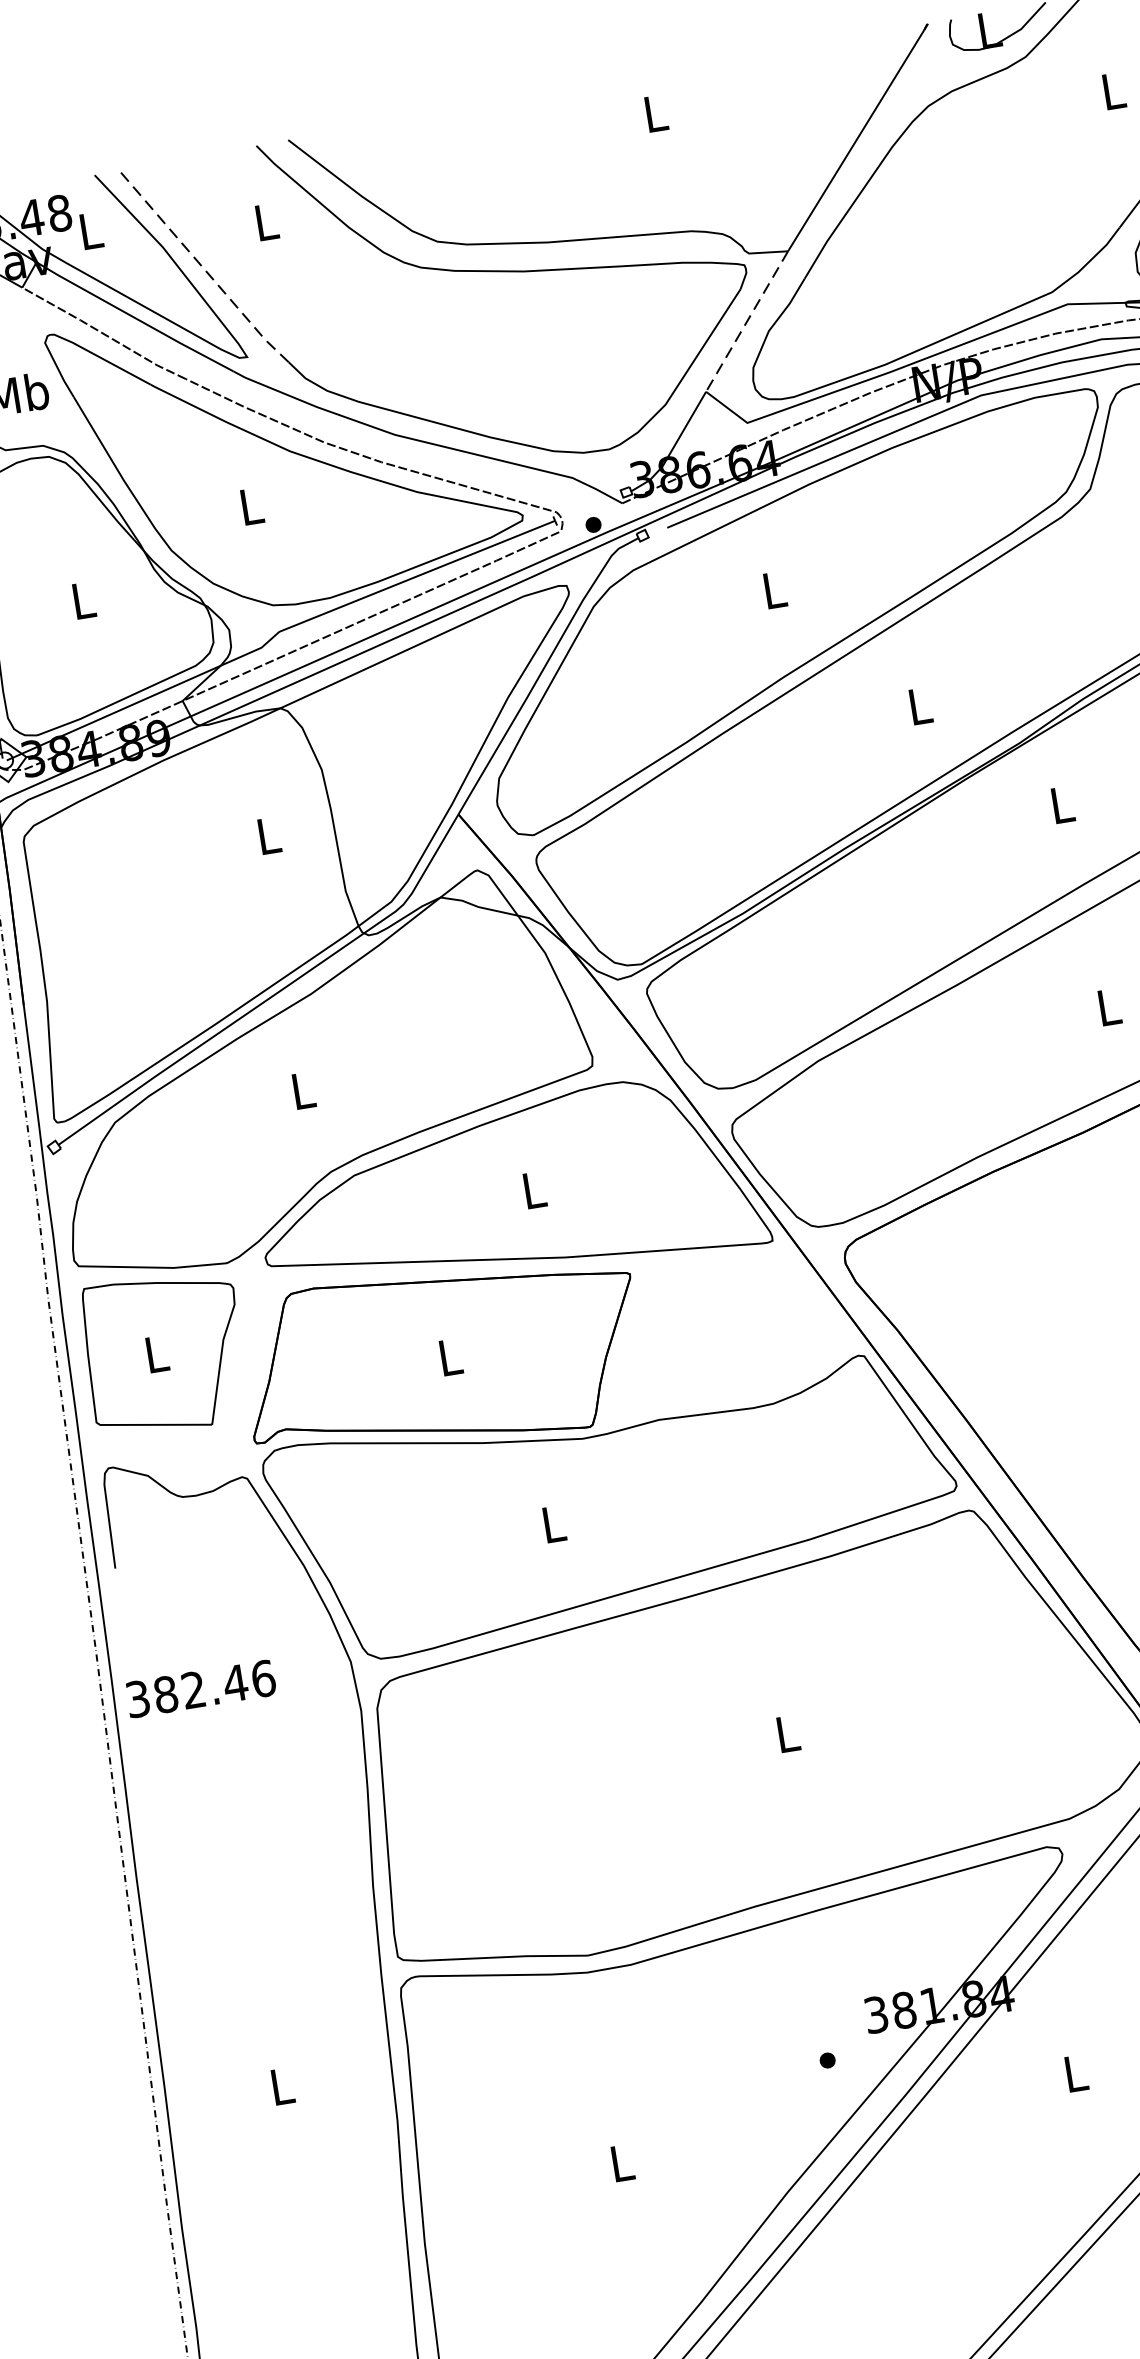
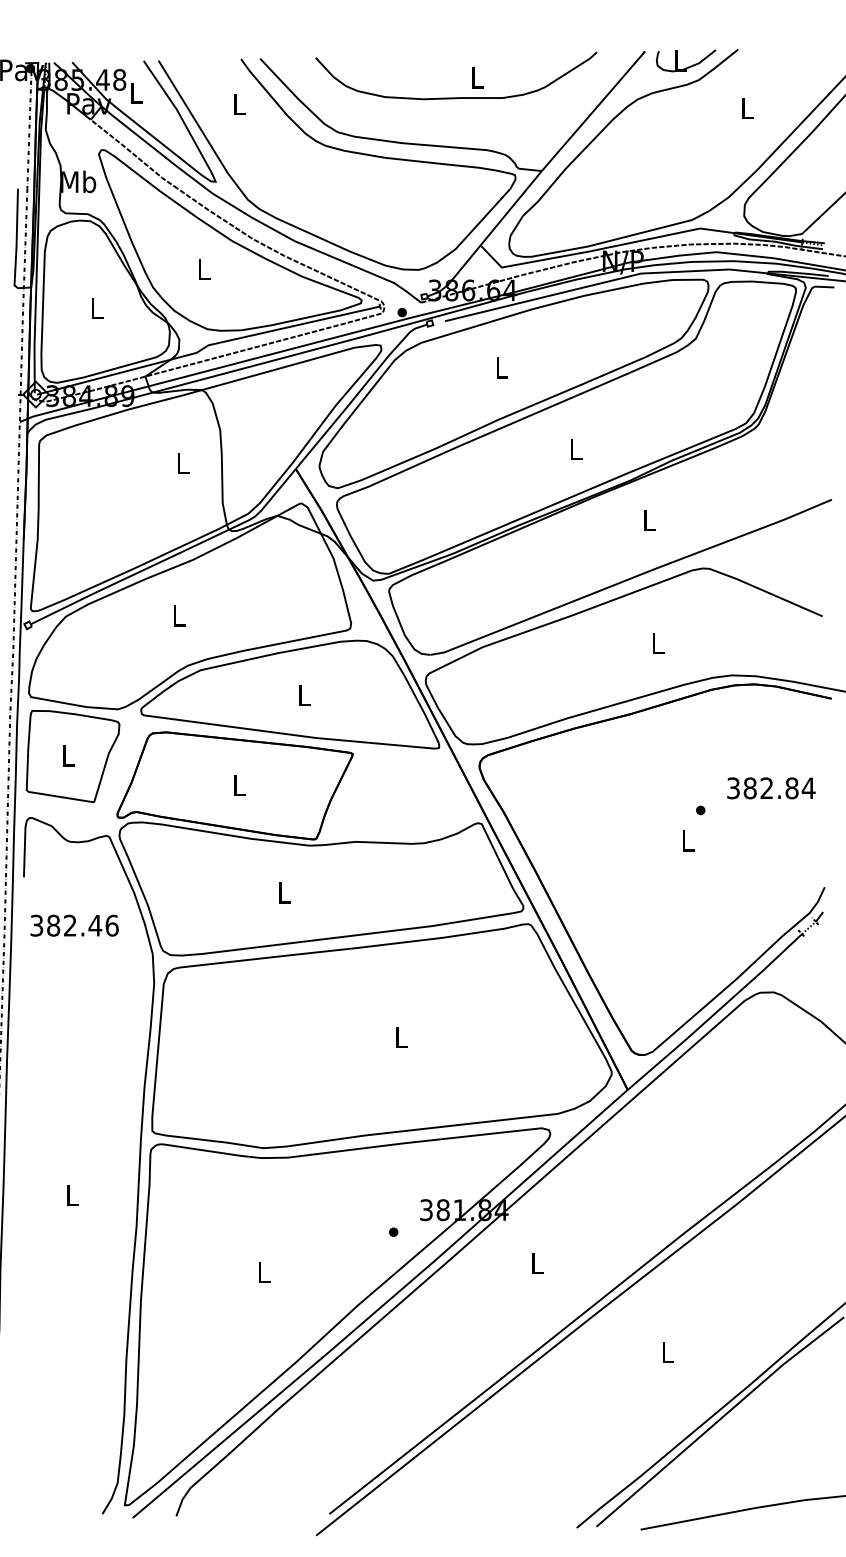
curve: (625, 151) -> (456, 97), added
line: (203, 268) -> (198, 125), dashed -> solid
line: (745, 322) -> (510, 208), dashed -> solid
text: (200, 1688) -> (74, 925), moved

